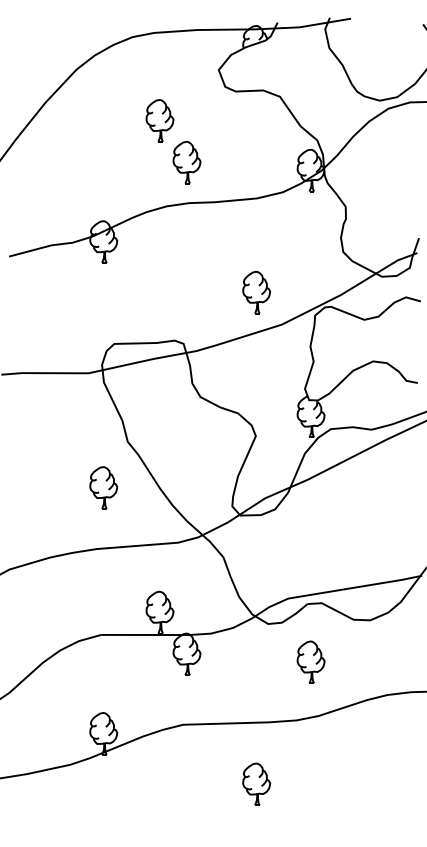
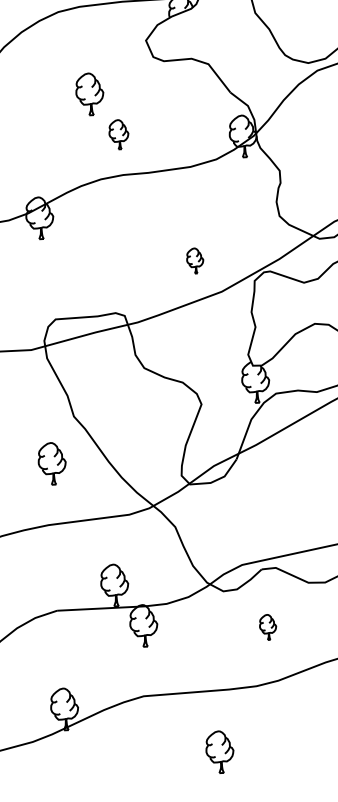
part: (186, 162) -> (118, 134), size x0.7
part: (256, 292) -> (194, 260), size x0.6
part: (310, 661) -> (267, 626), size x0.6

